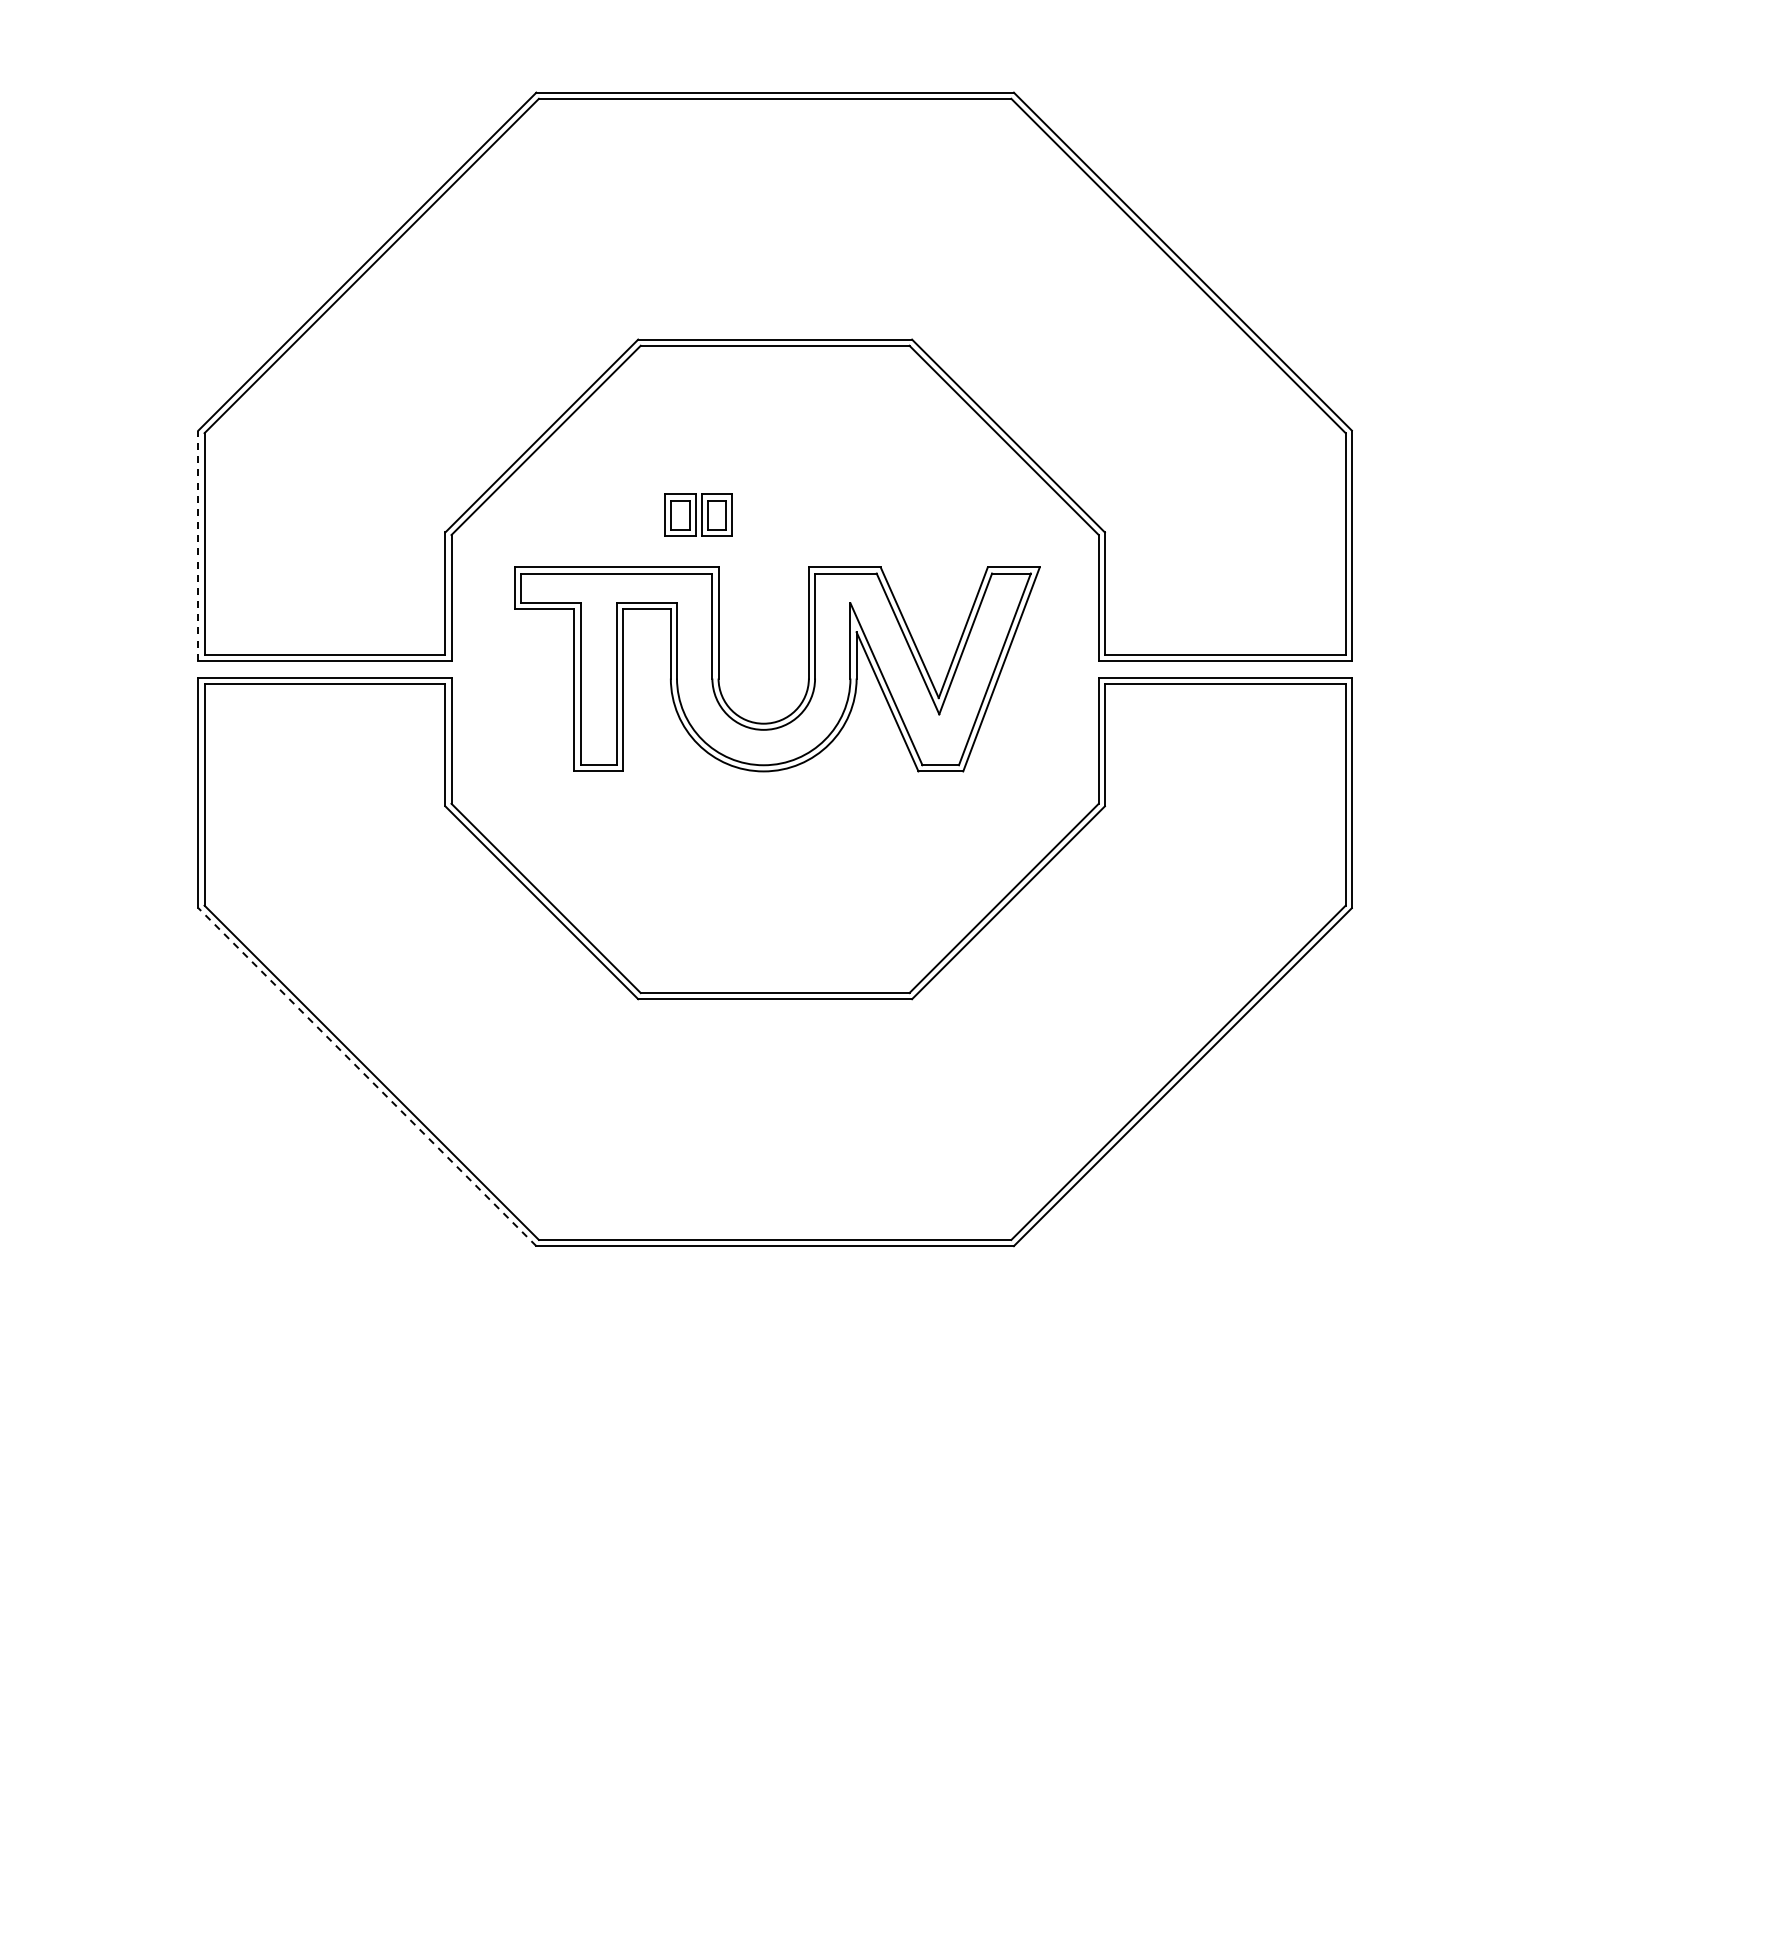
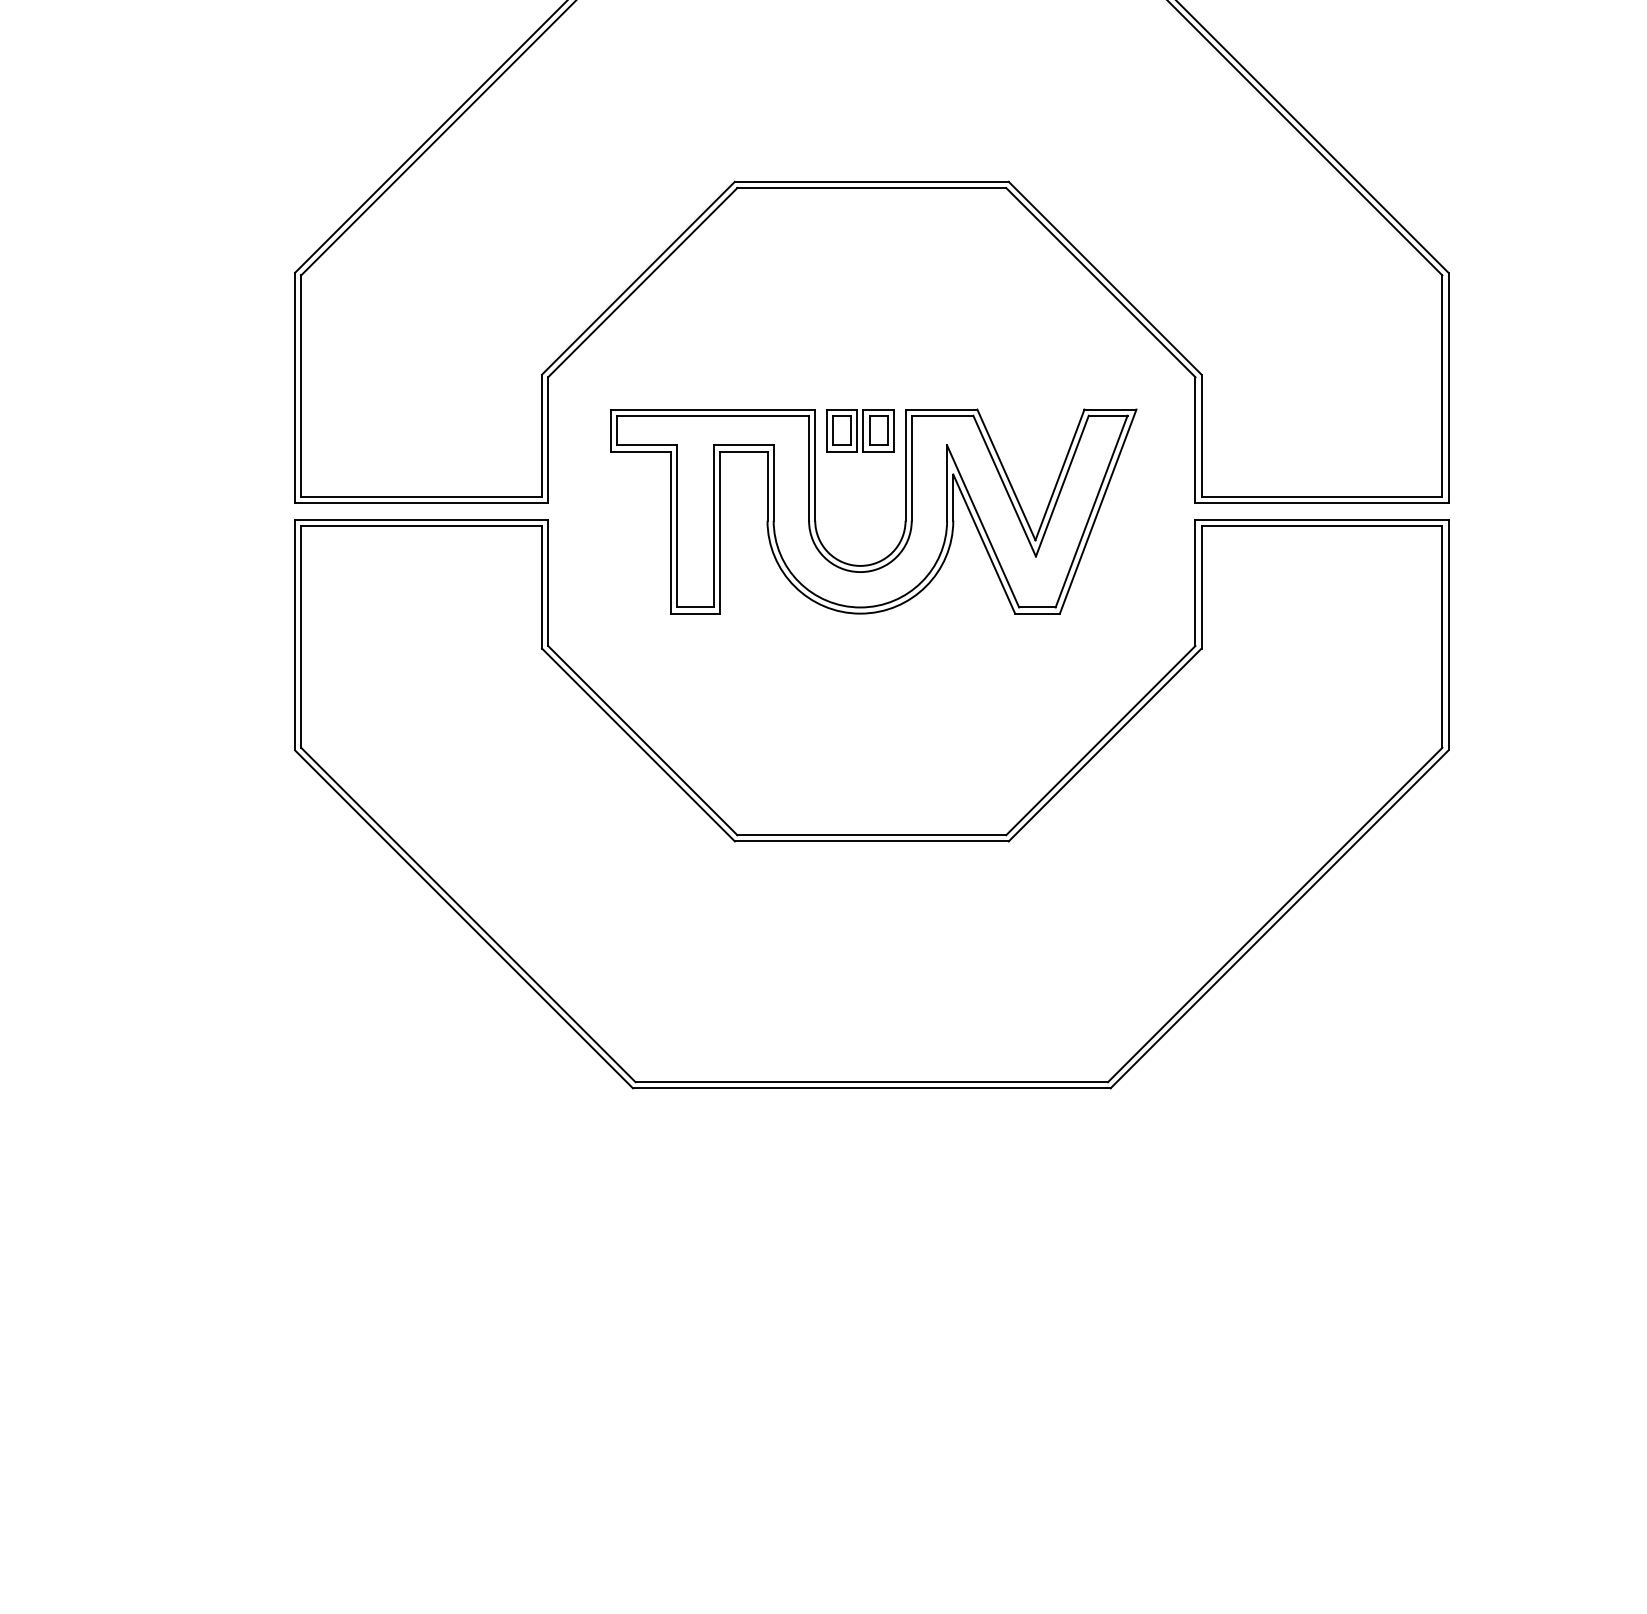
part: (698, 514) -> (860, 429), moved
line: (198, 545) -> (295, 387), dashed -> solid
line: (367, 1077) -> (464, 919), dashed -> solid

